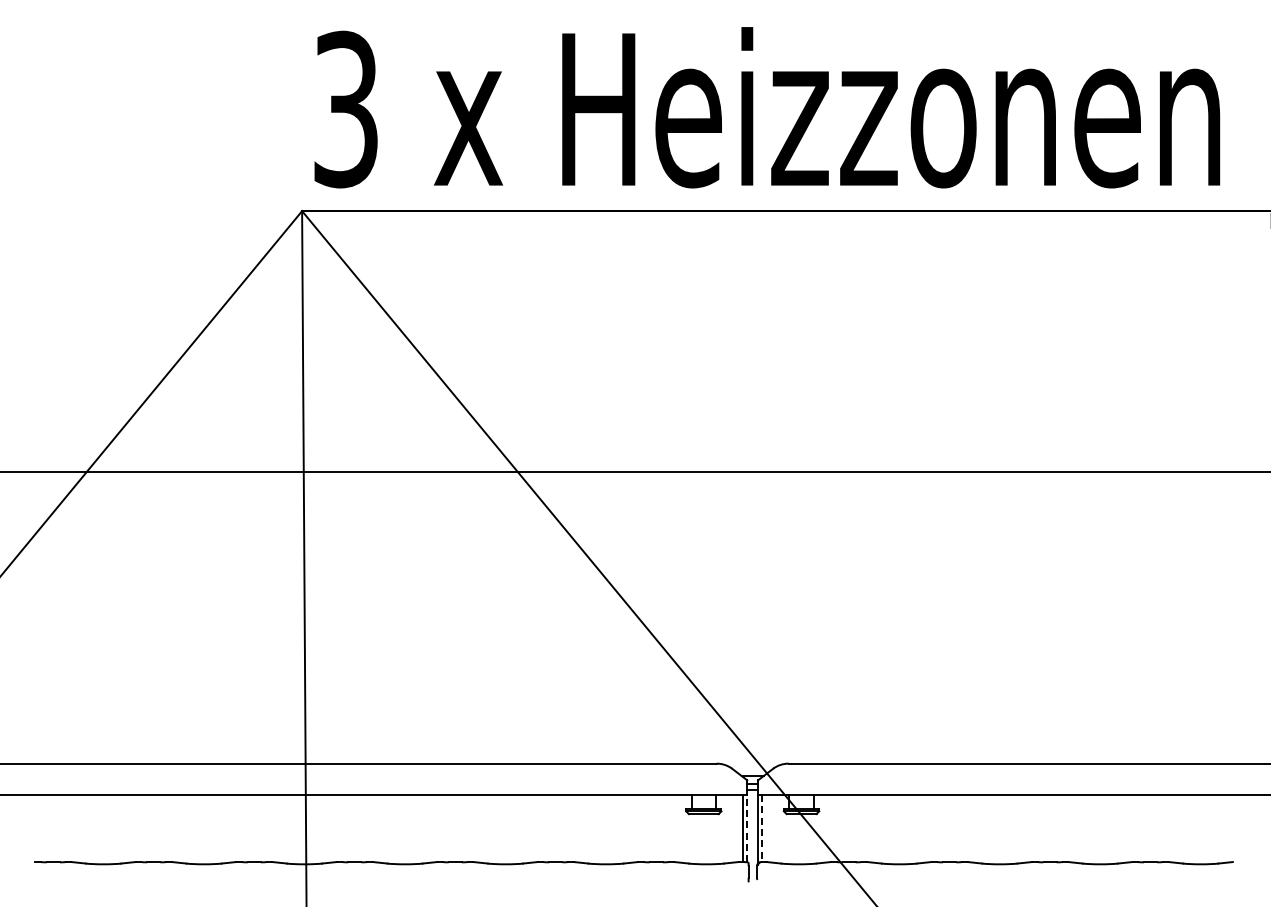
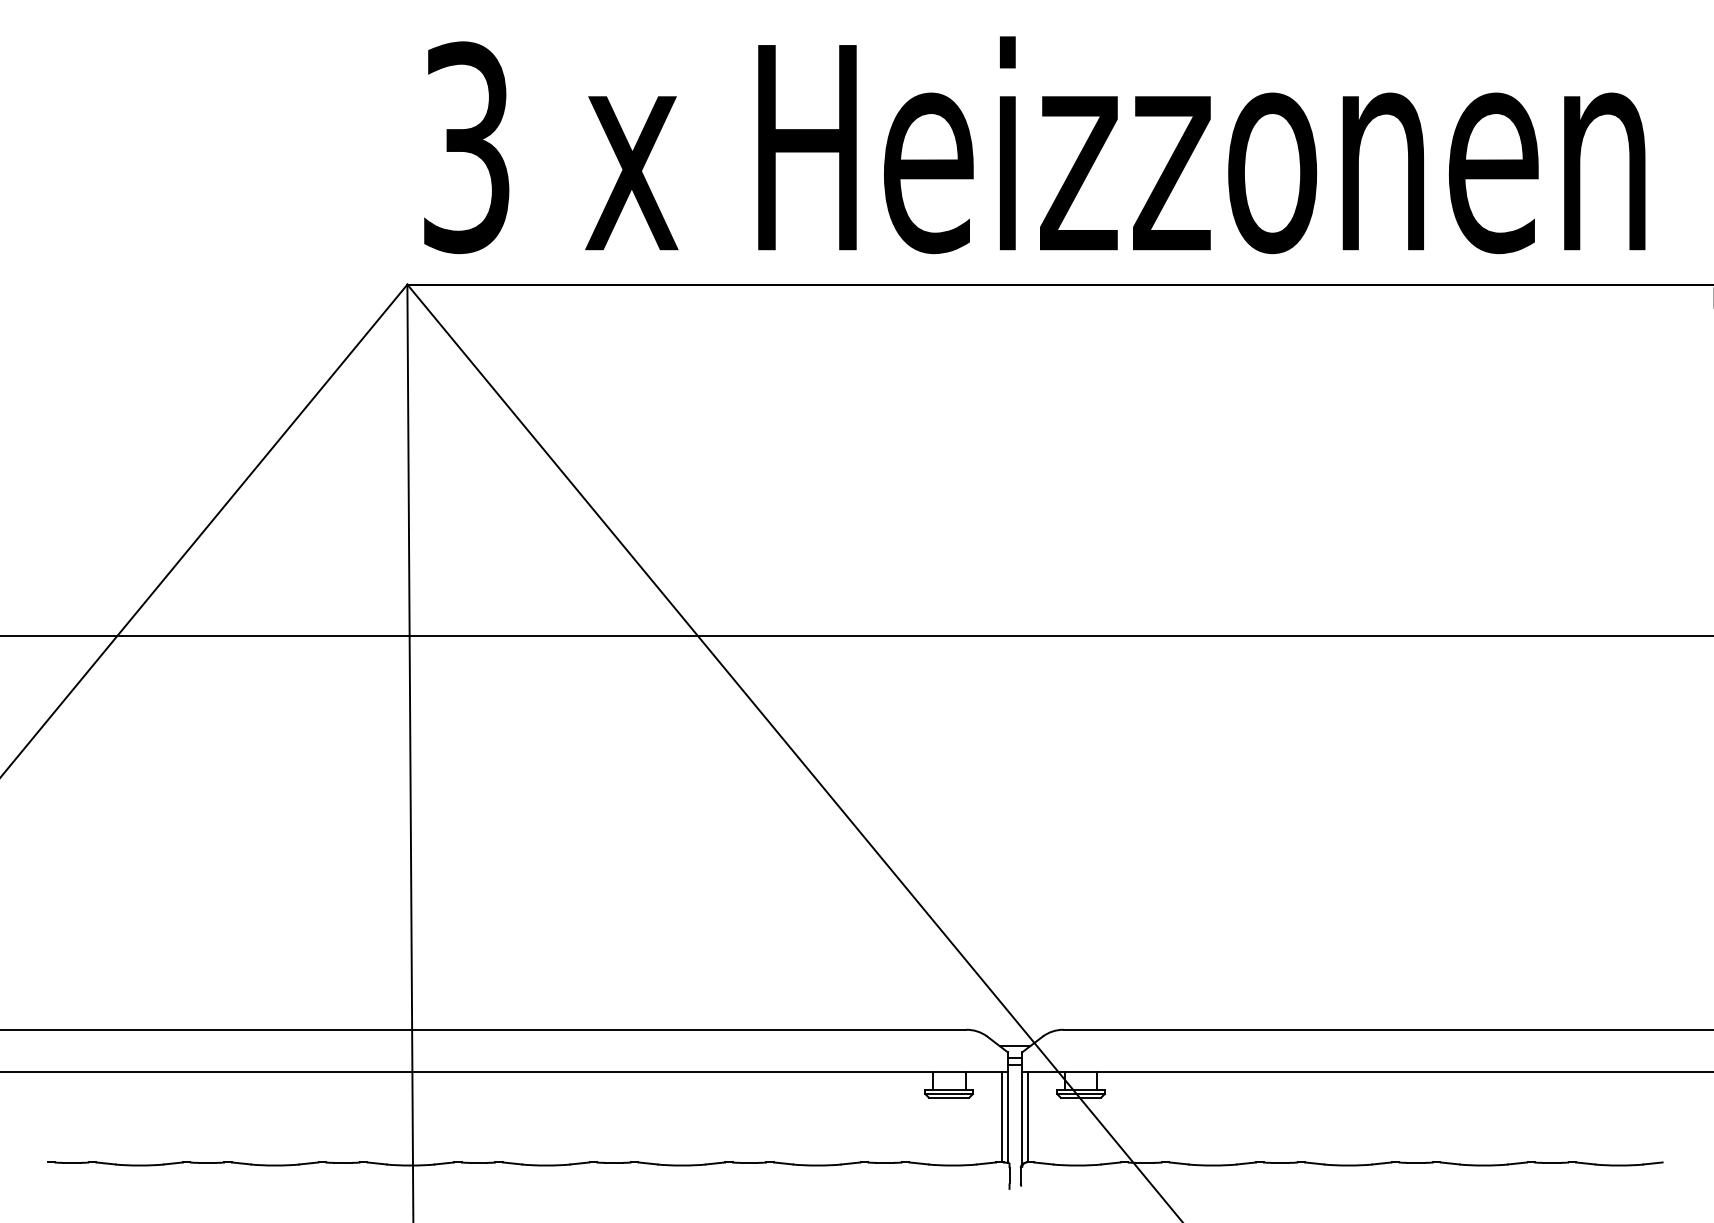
line: (747, 828) -> (1008, 1117), dashed -> solid
line: (762, 828) -> (1028, 1117), dashed -> solid

